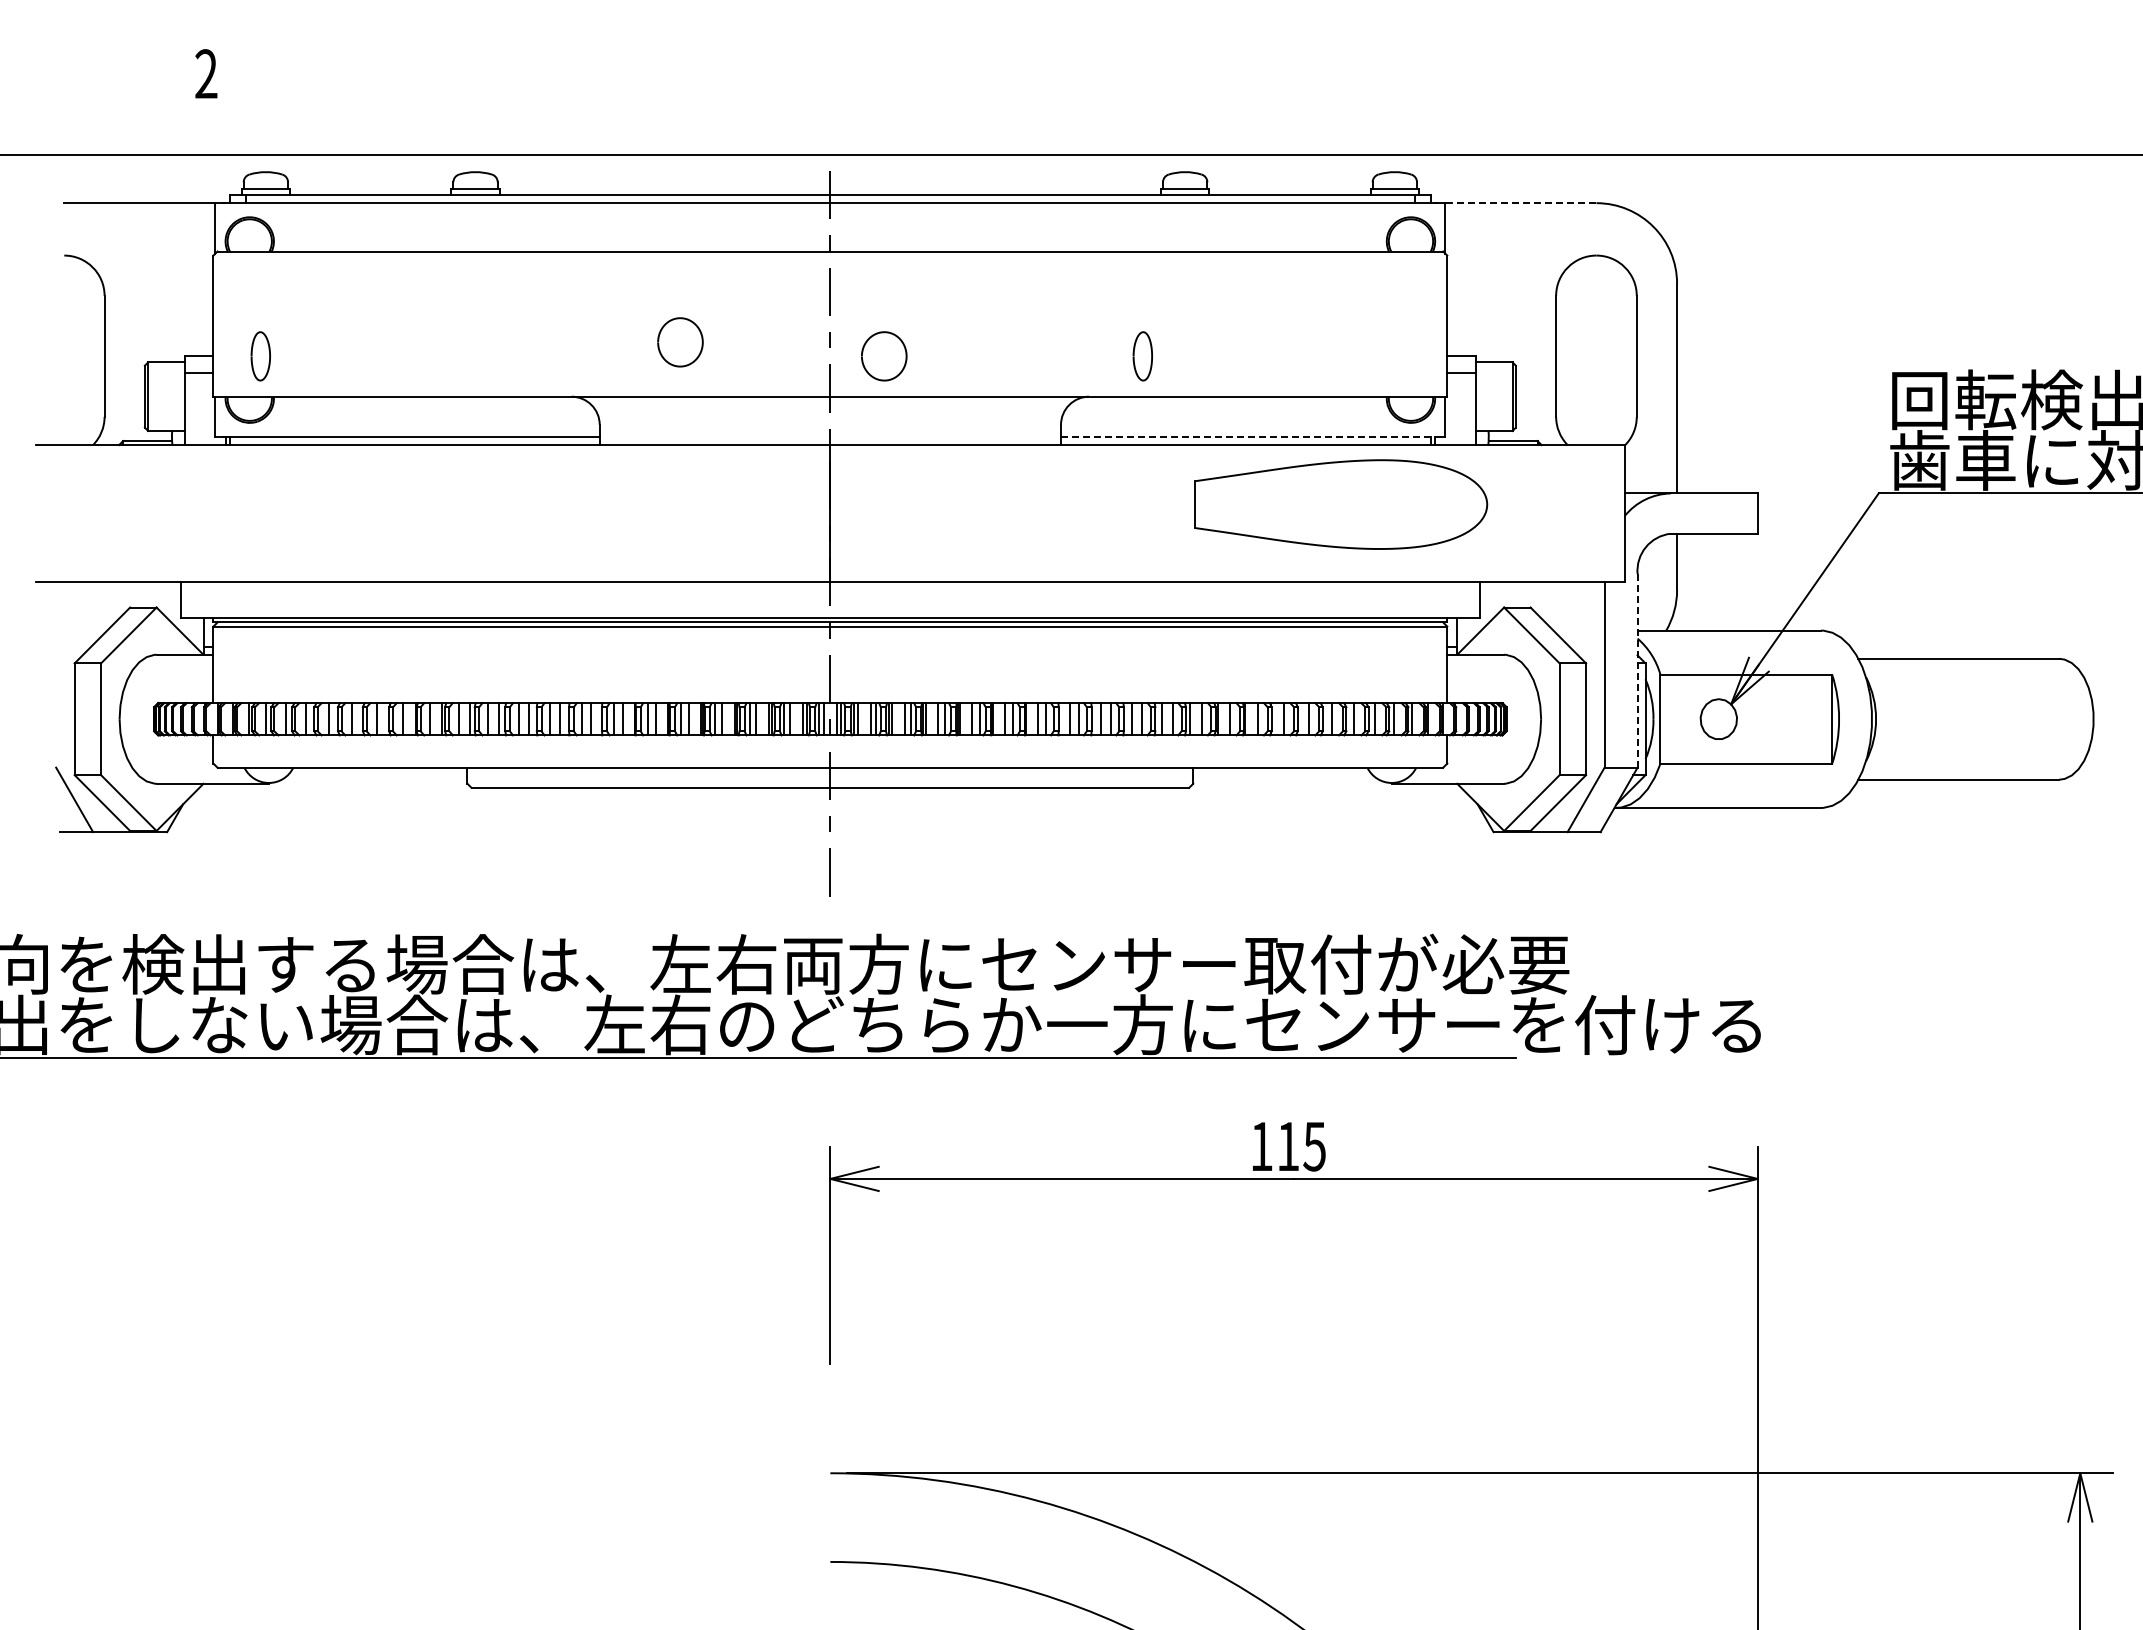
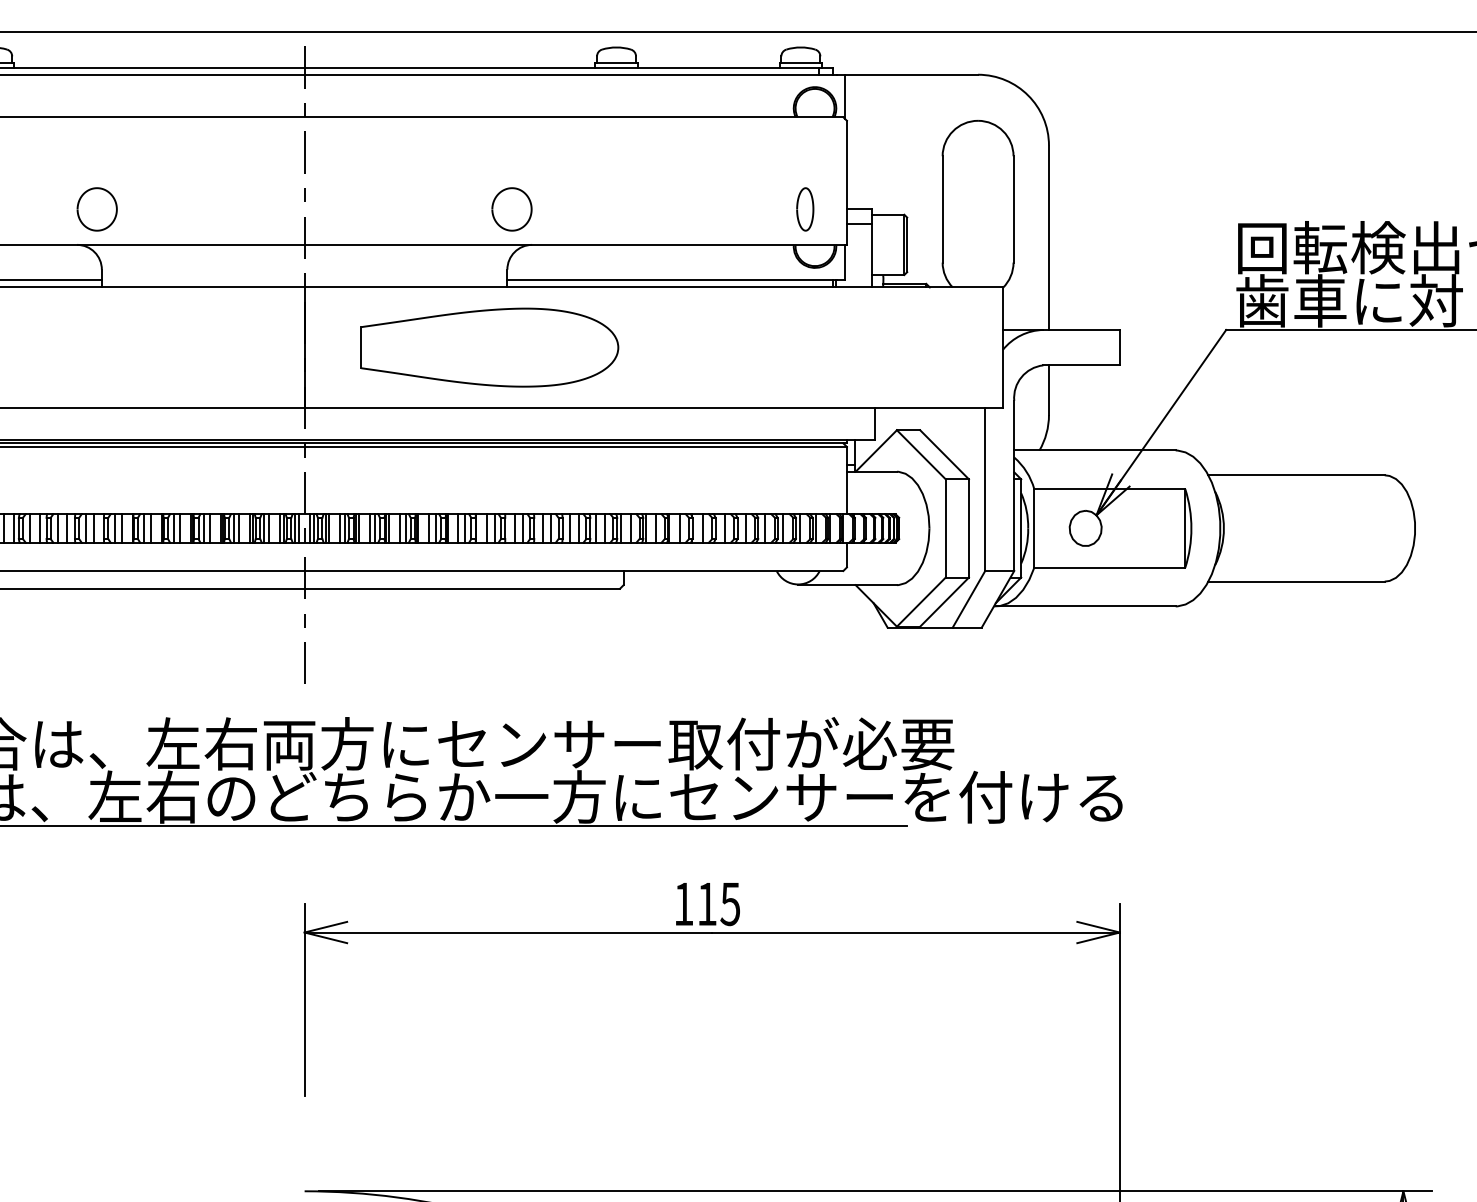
line: (1520, 203) -> (911, 75), dashed -> solid
curve: (701, 342) -> (115, 209), moved
curve: (905, 356) -> (530, 209), moved
curve: (1134, 356) -> (797, 209), moved
line: (1248, 437) -> (672, 280), dashed -> solid
part: (1341, 504) -> (490, 347), moved
line: (1637, 670) -> (1014, 485), dashed -> solid

